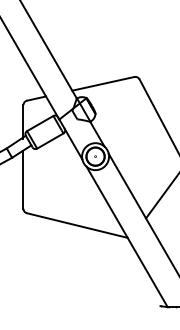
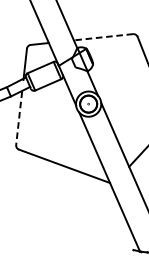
line: (103, 83) -> (103, 36), solid -> dashed
line: (23, 179) -> (19, 117), solid -> dashed

